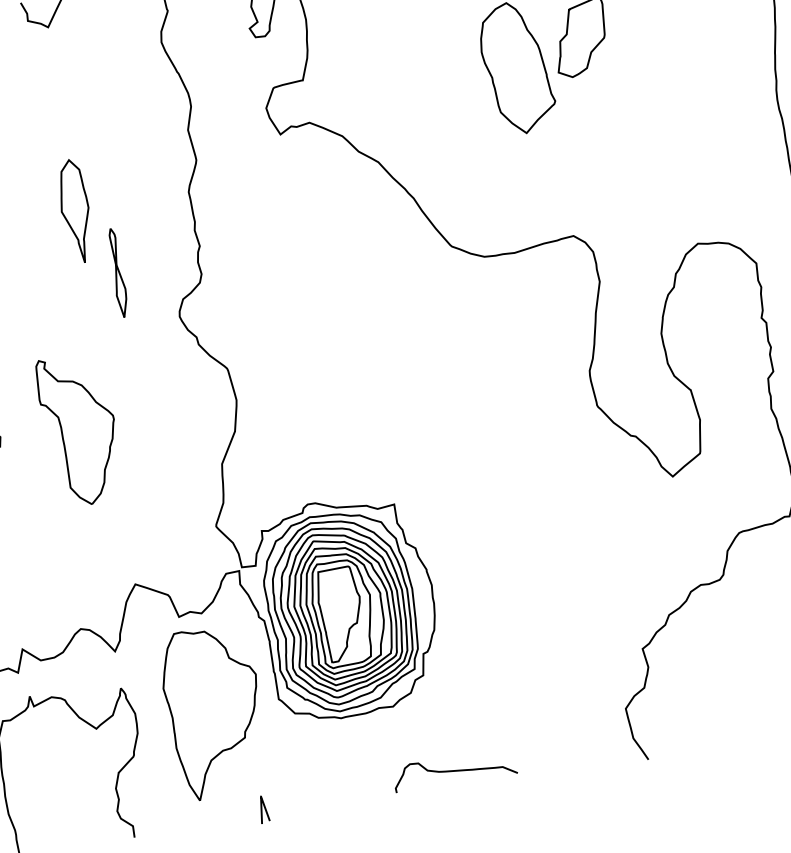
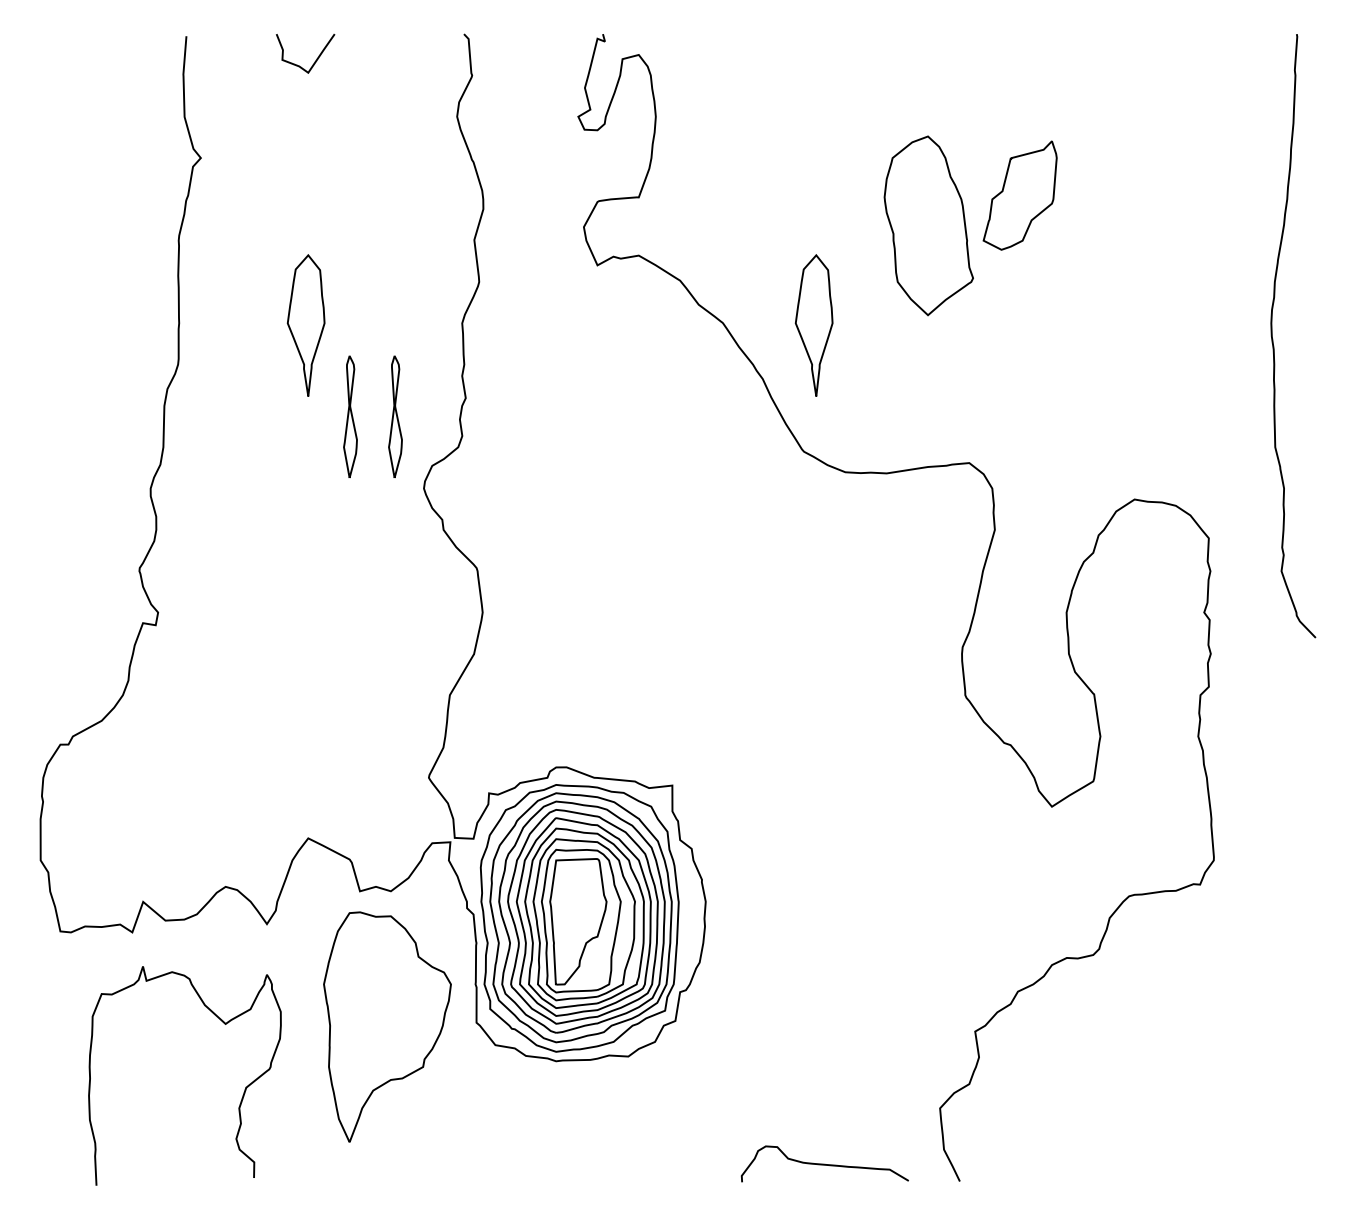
part: (444, 153) -> (813, 325), added
part: (150, 267) -> (395, 416), added
part: (80, 429) -> (266, 619), removed
curve: (454, 770) -> (824, 1163), moved
curve: (264, 809) -> (434, 1167), removed

